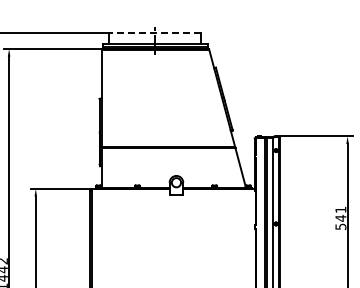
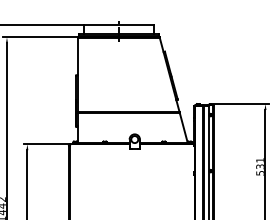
line: (154, 33) -> (118, 25), dashed -> solid
text: (340, 217) -> (260, 166), 541 -> 531

